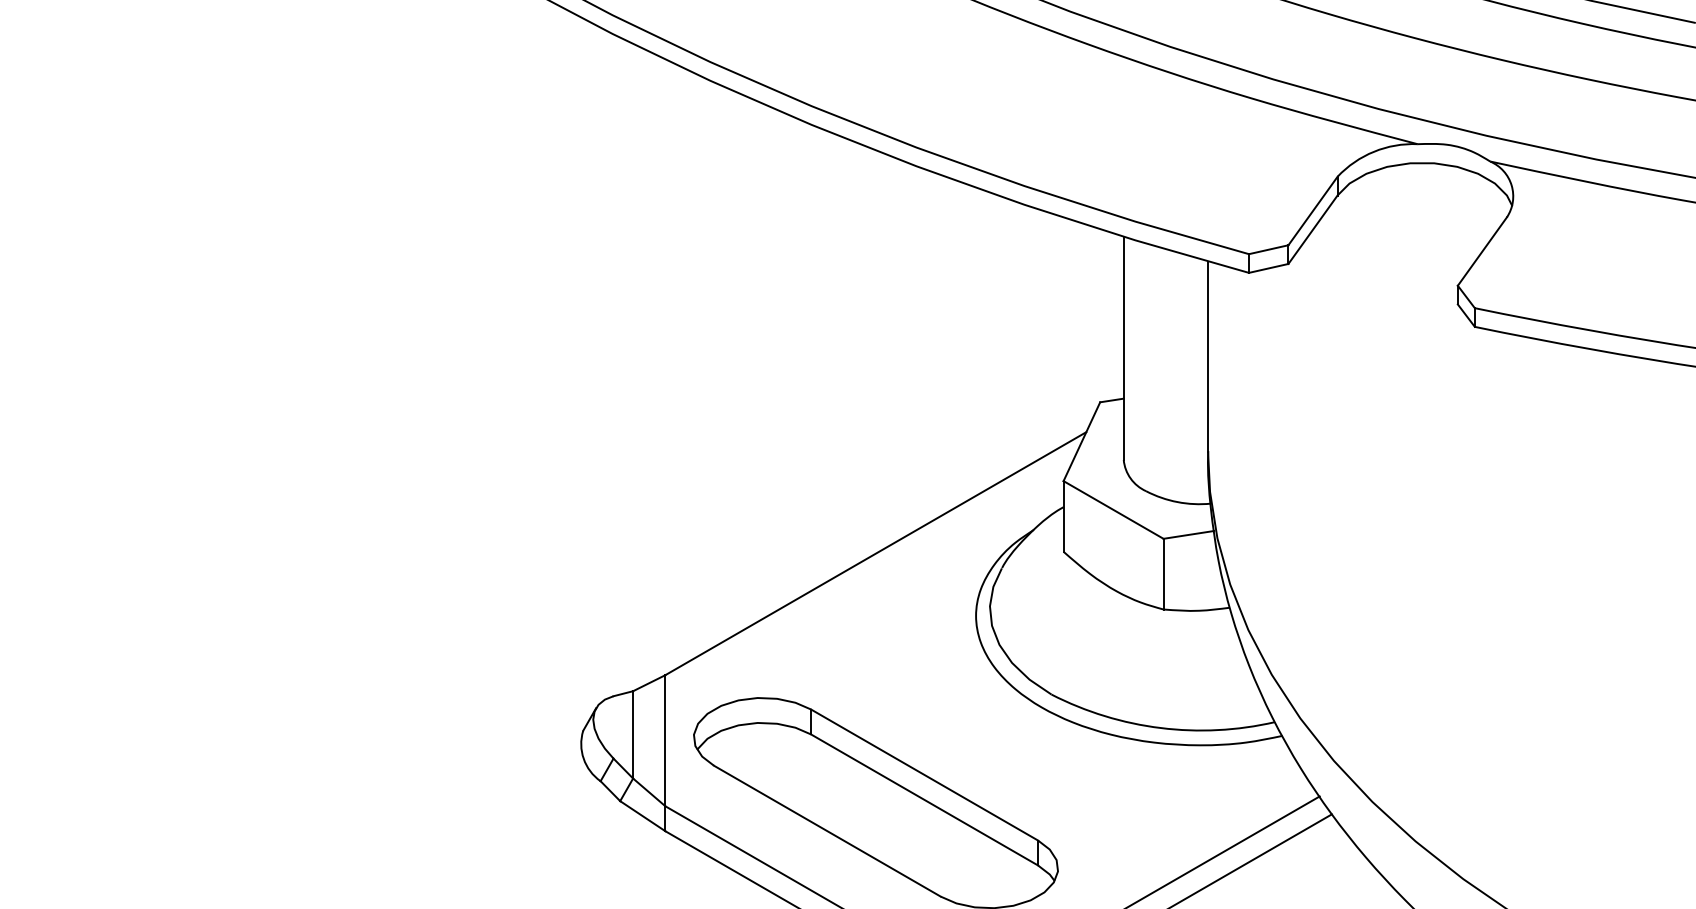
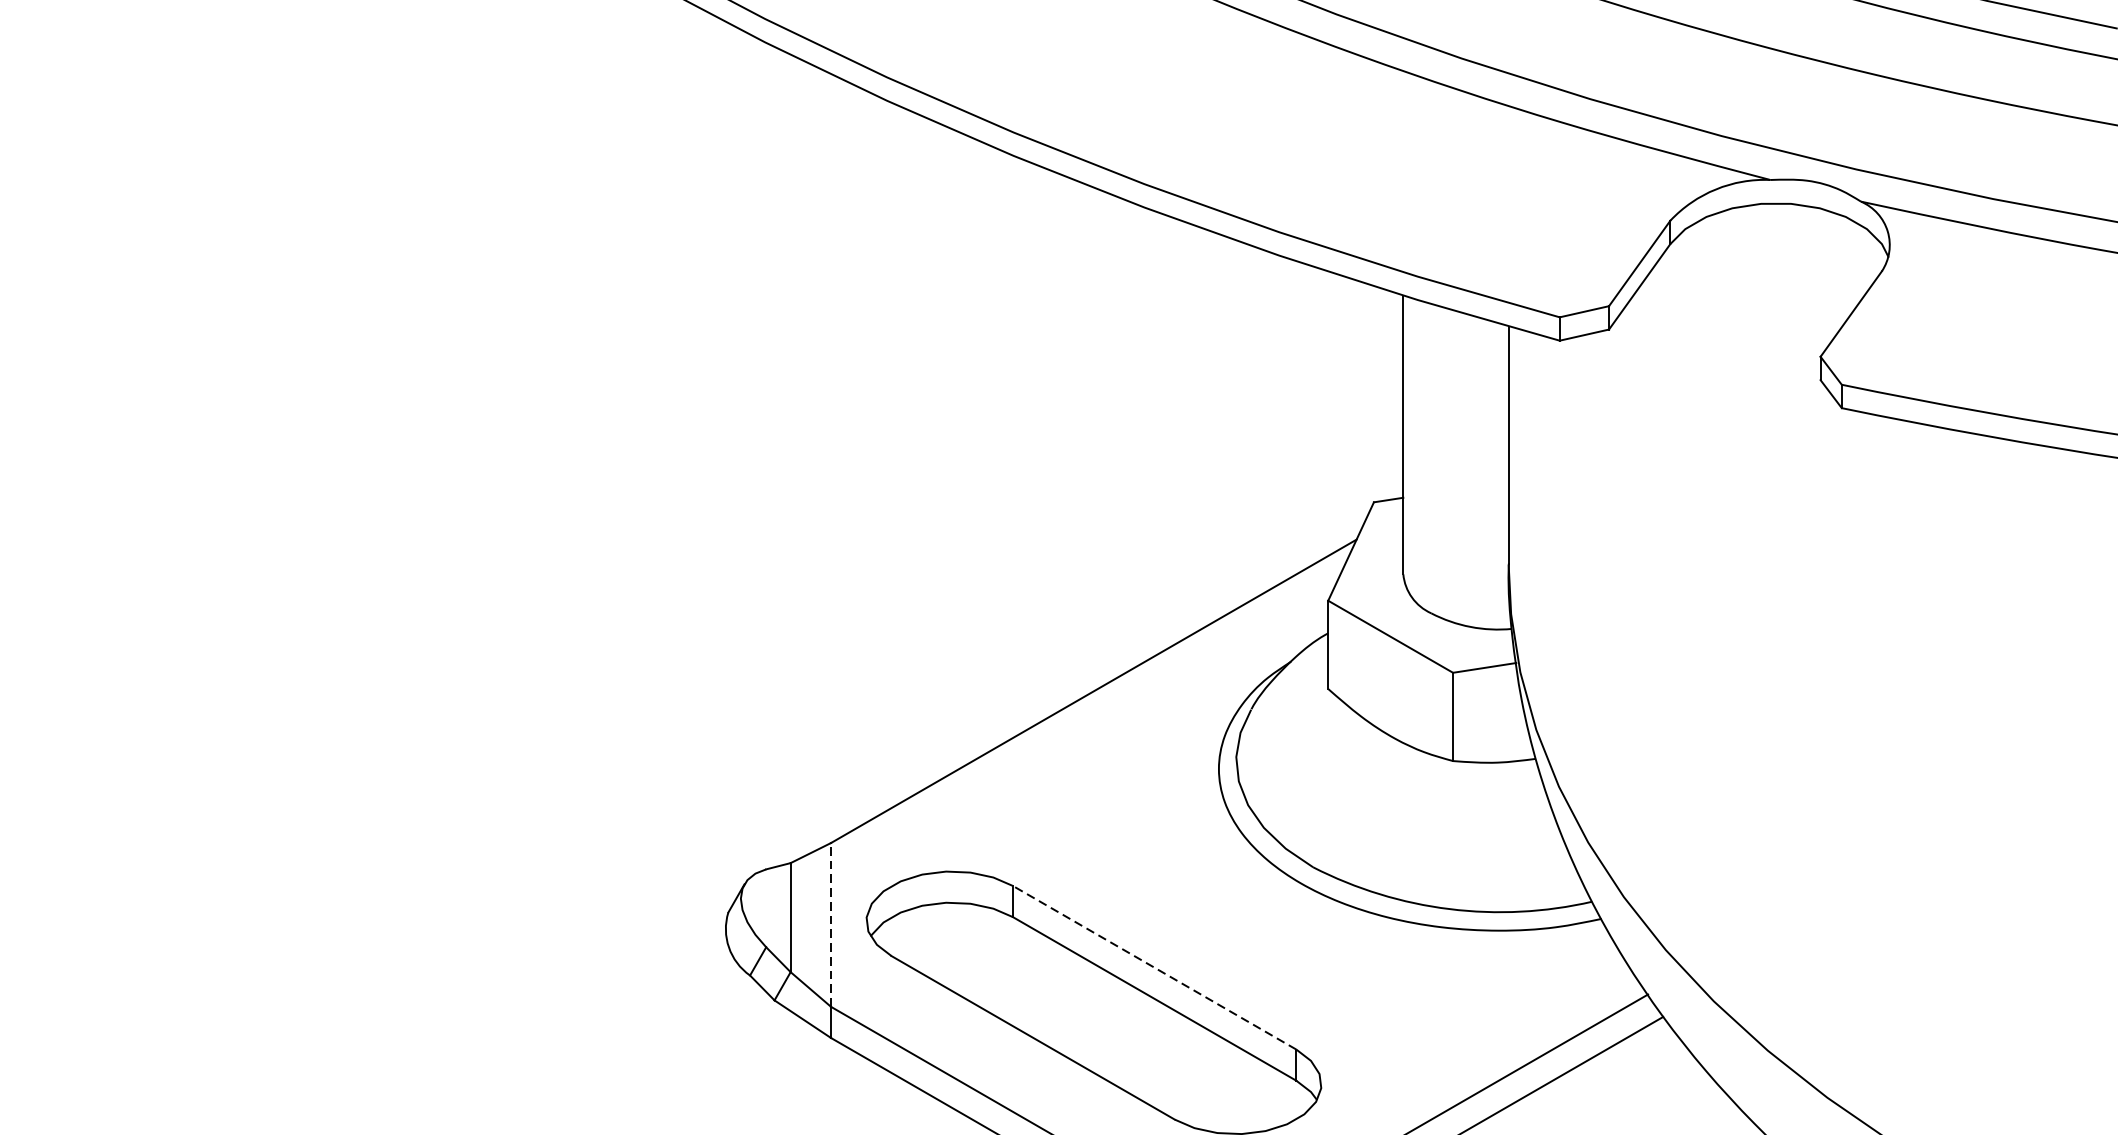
line: (665, 740) -> (831, 924), solid -> dashed
line: (924, 775) -> (1154, 968), solid -> dashed

